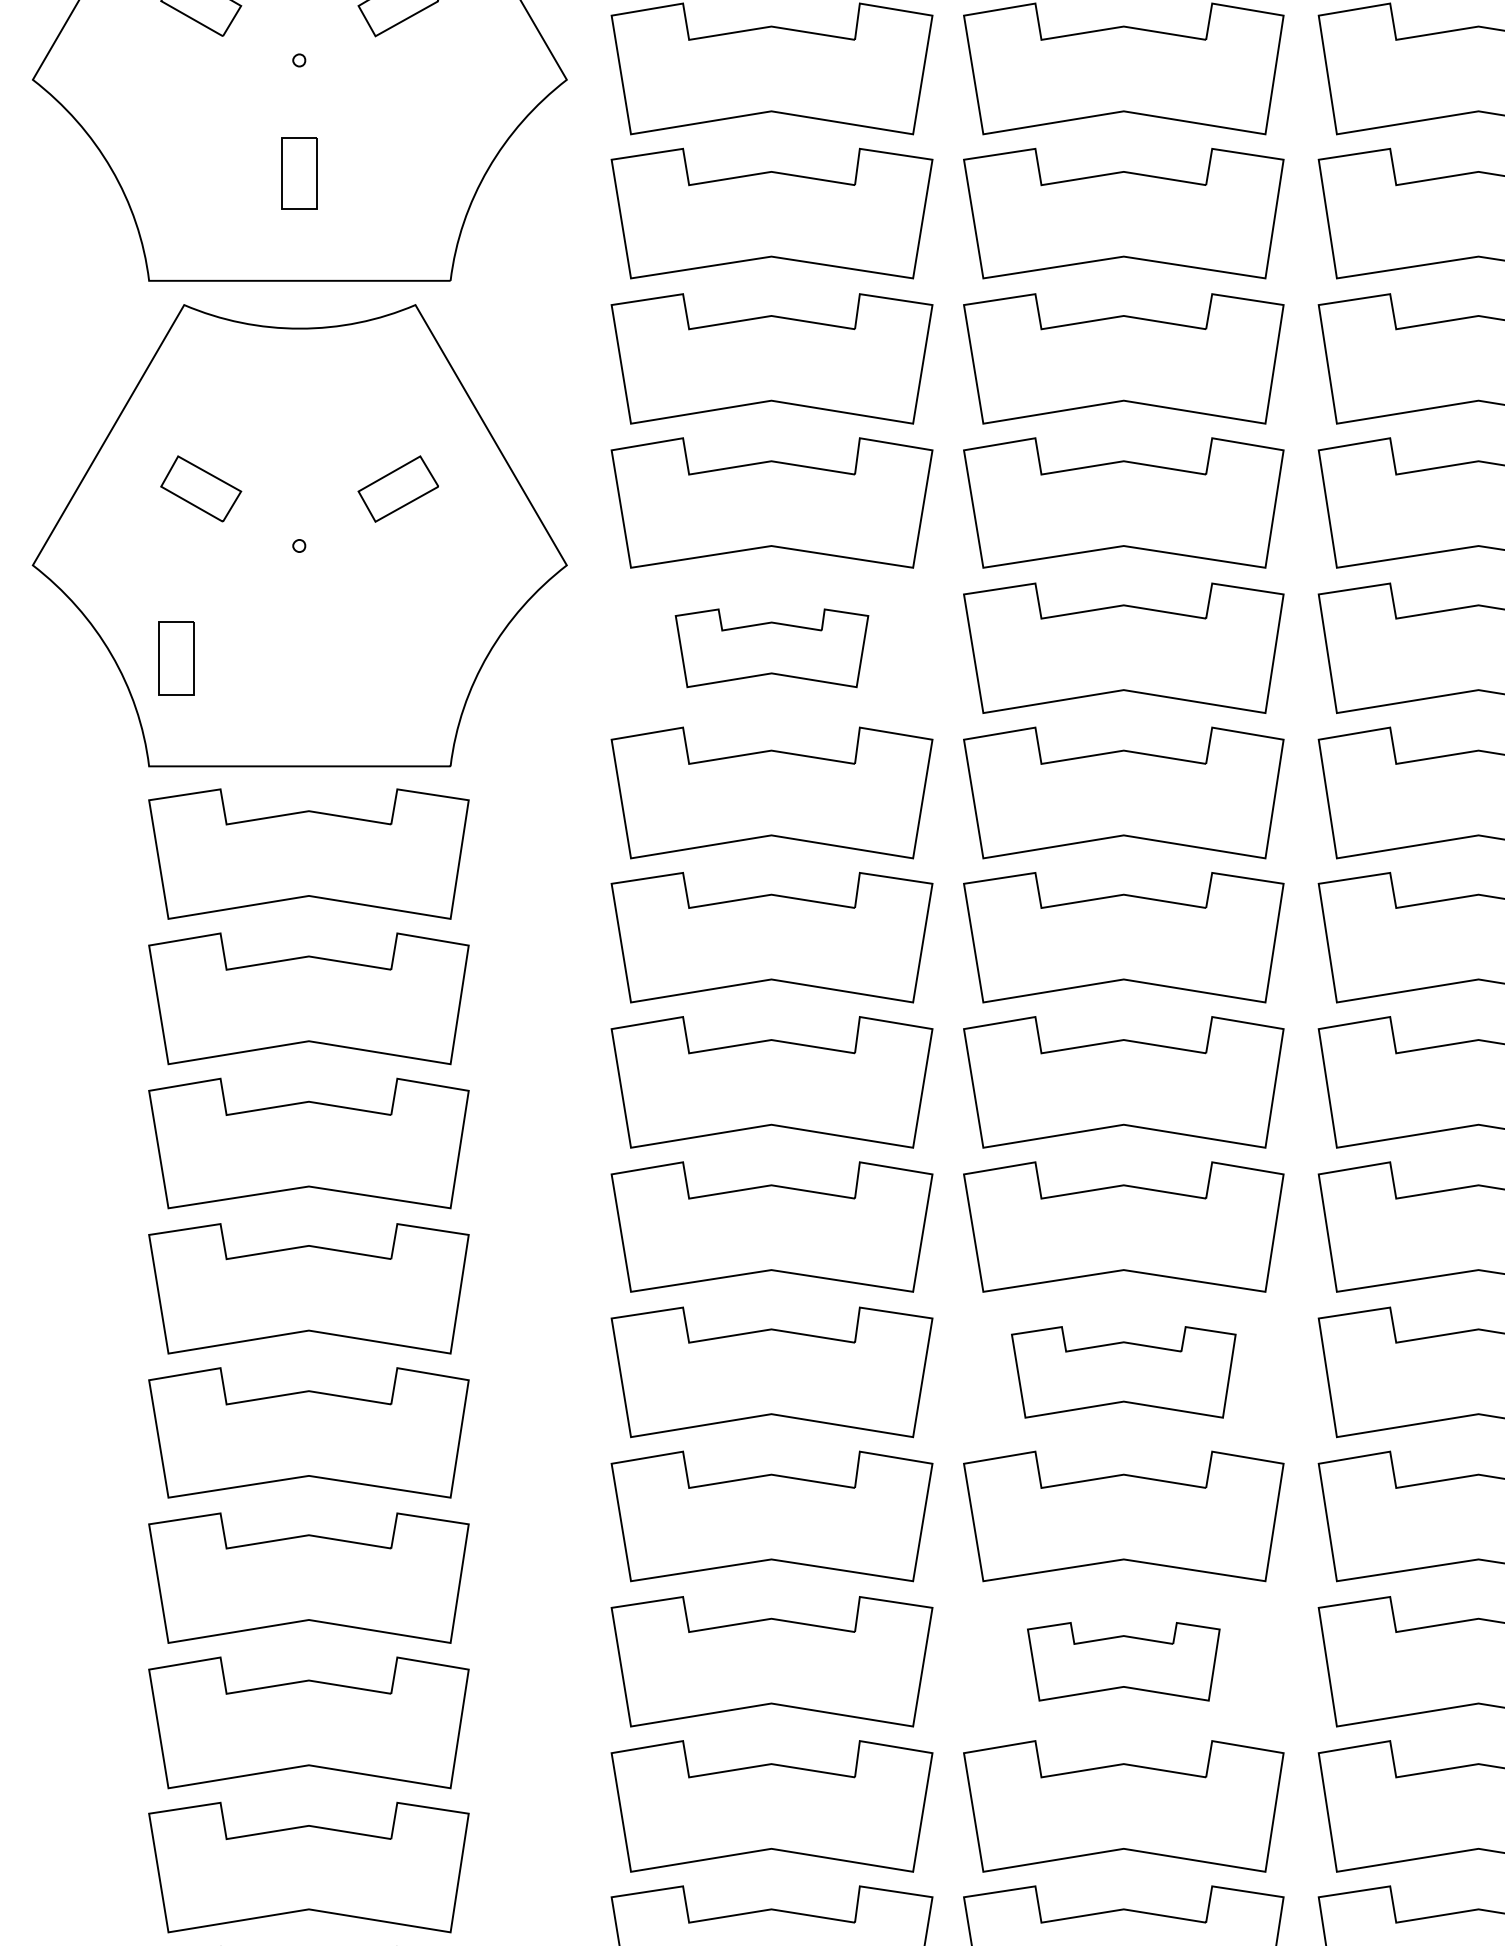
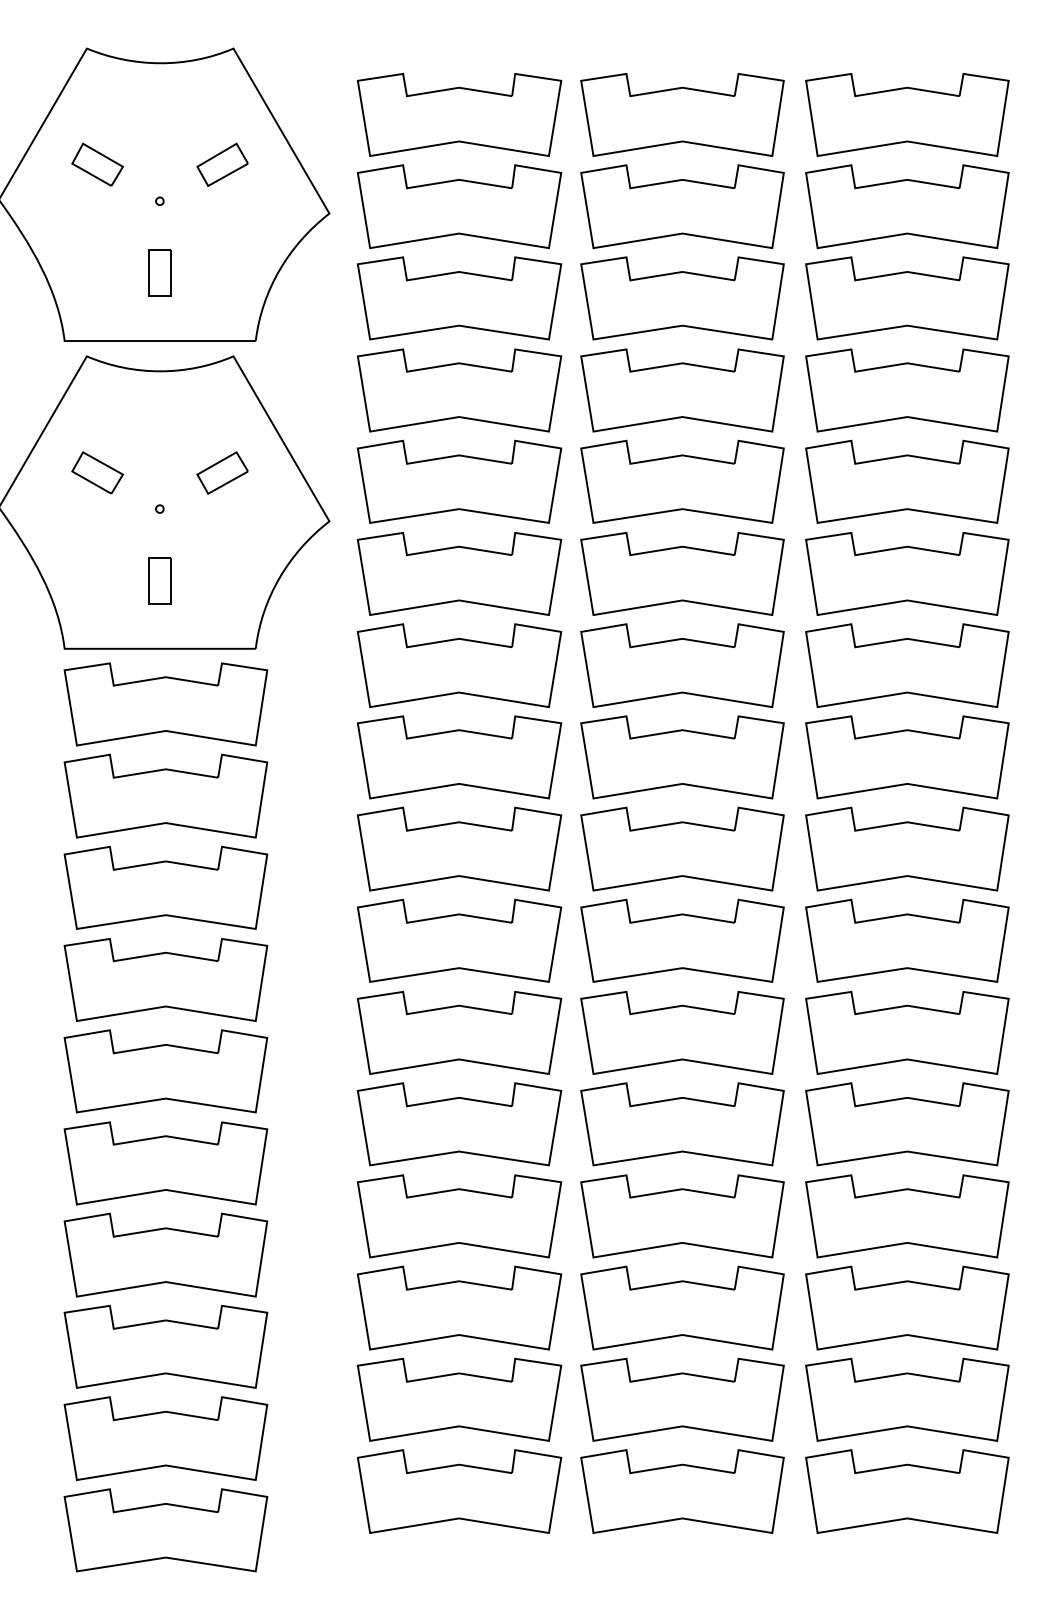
part: (771, 647) -> (459, 573), size x1.67
part: (175, 657) -> (159, 580), moved
part: (1123, 1371) -> (682, 1032), size x1.43
part: (1123, 1661) -> (682, 1216), size x1.67

